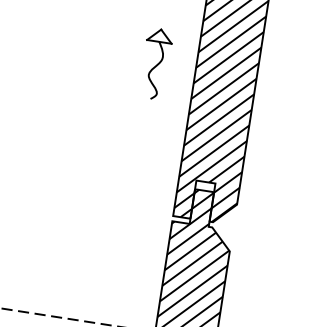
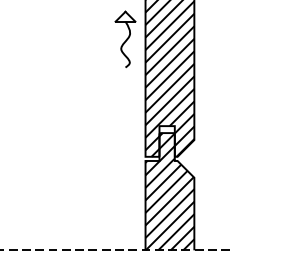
part: (156, 62) -> (125, 38), moved

